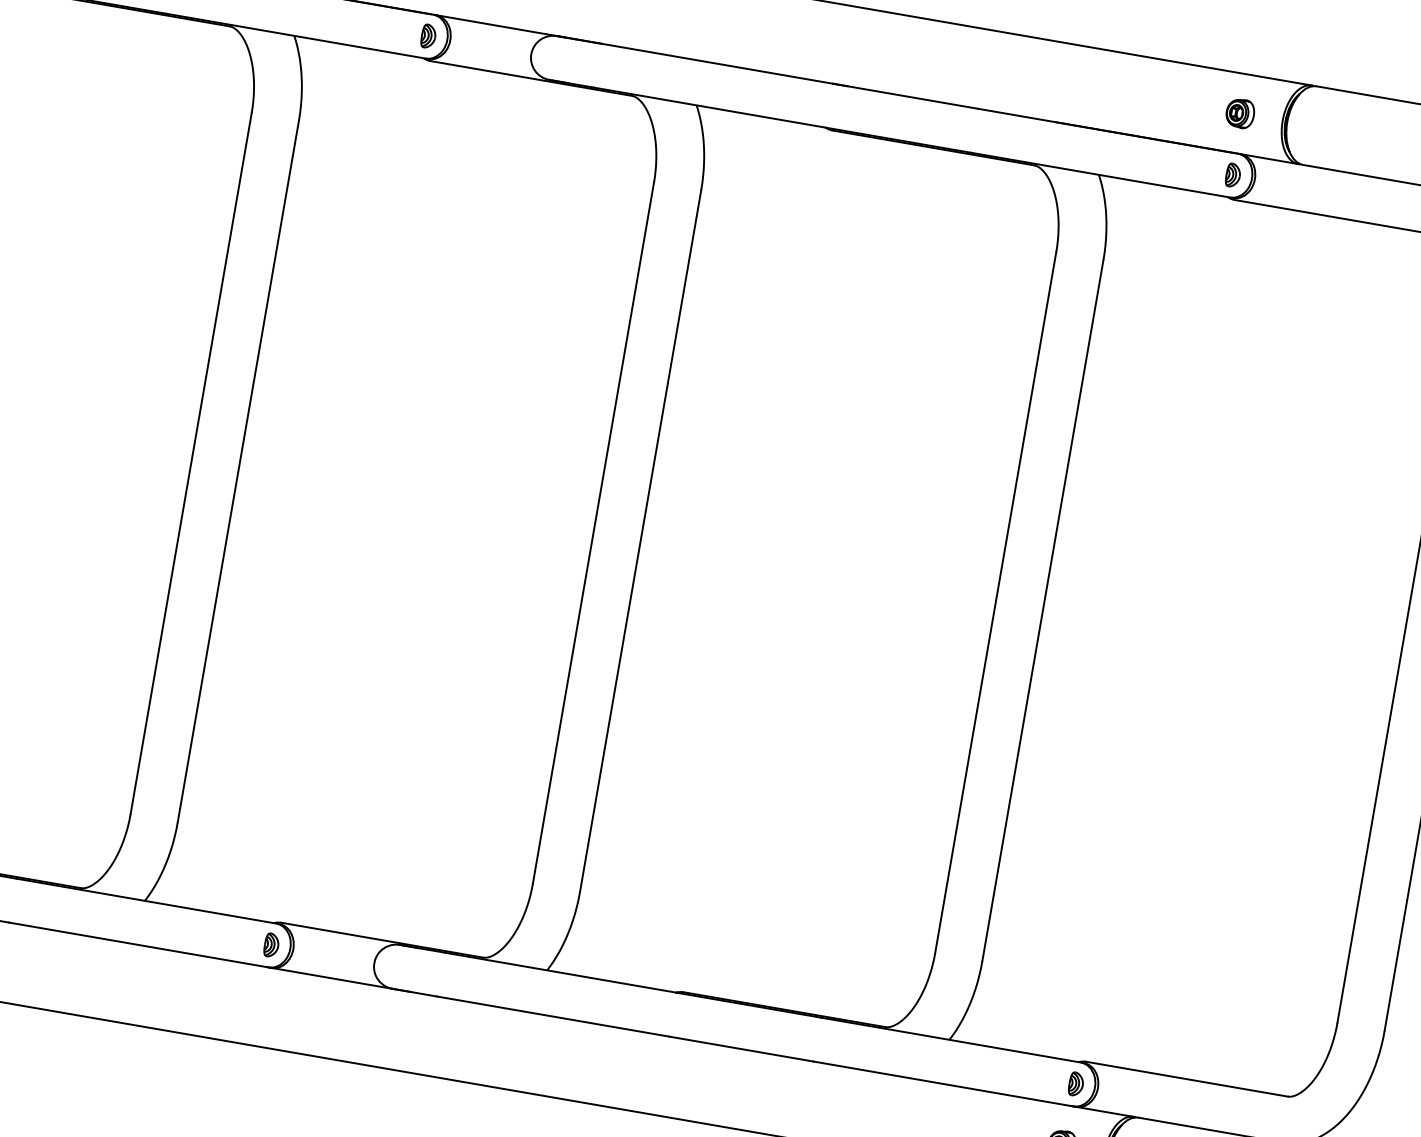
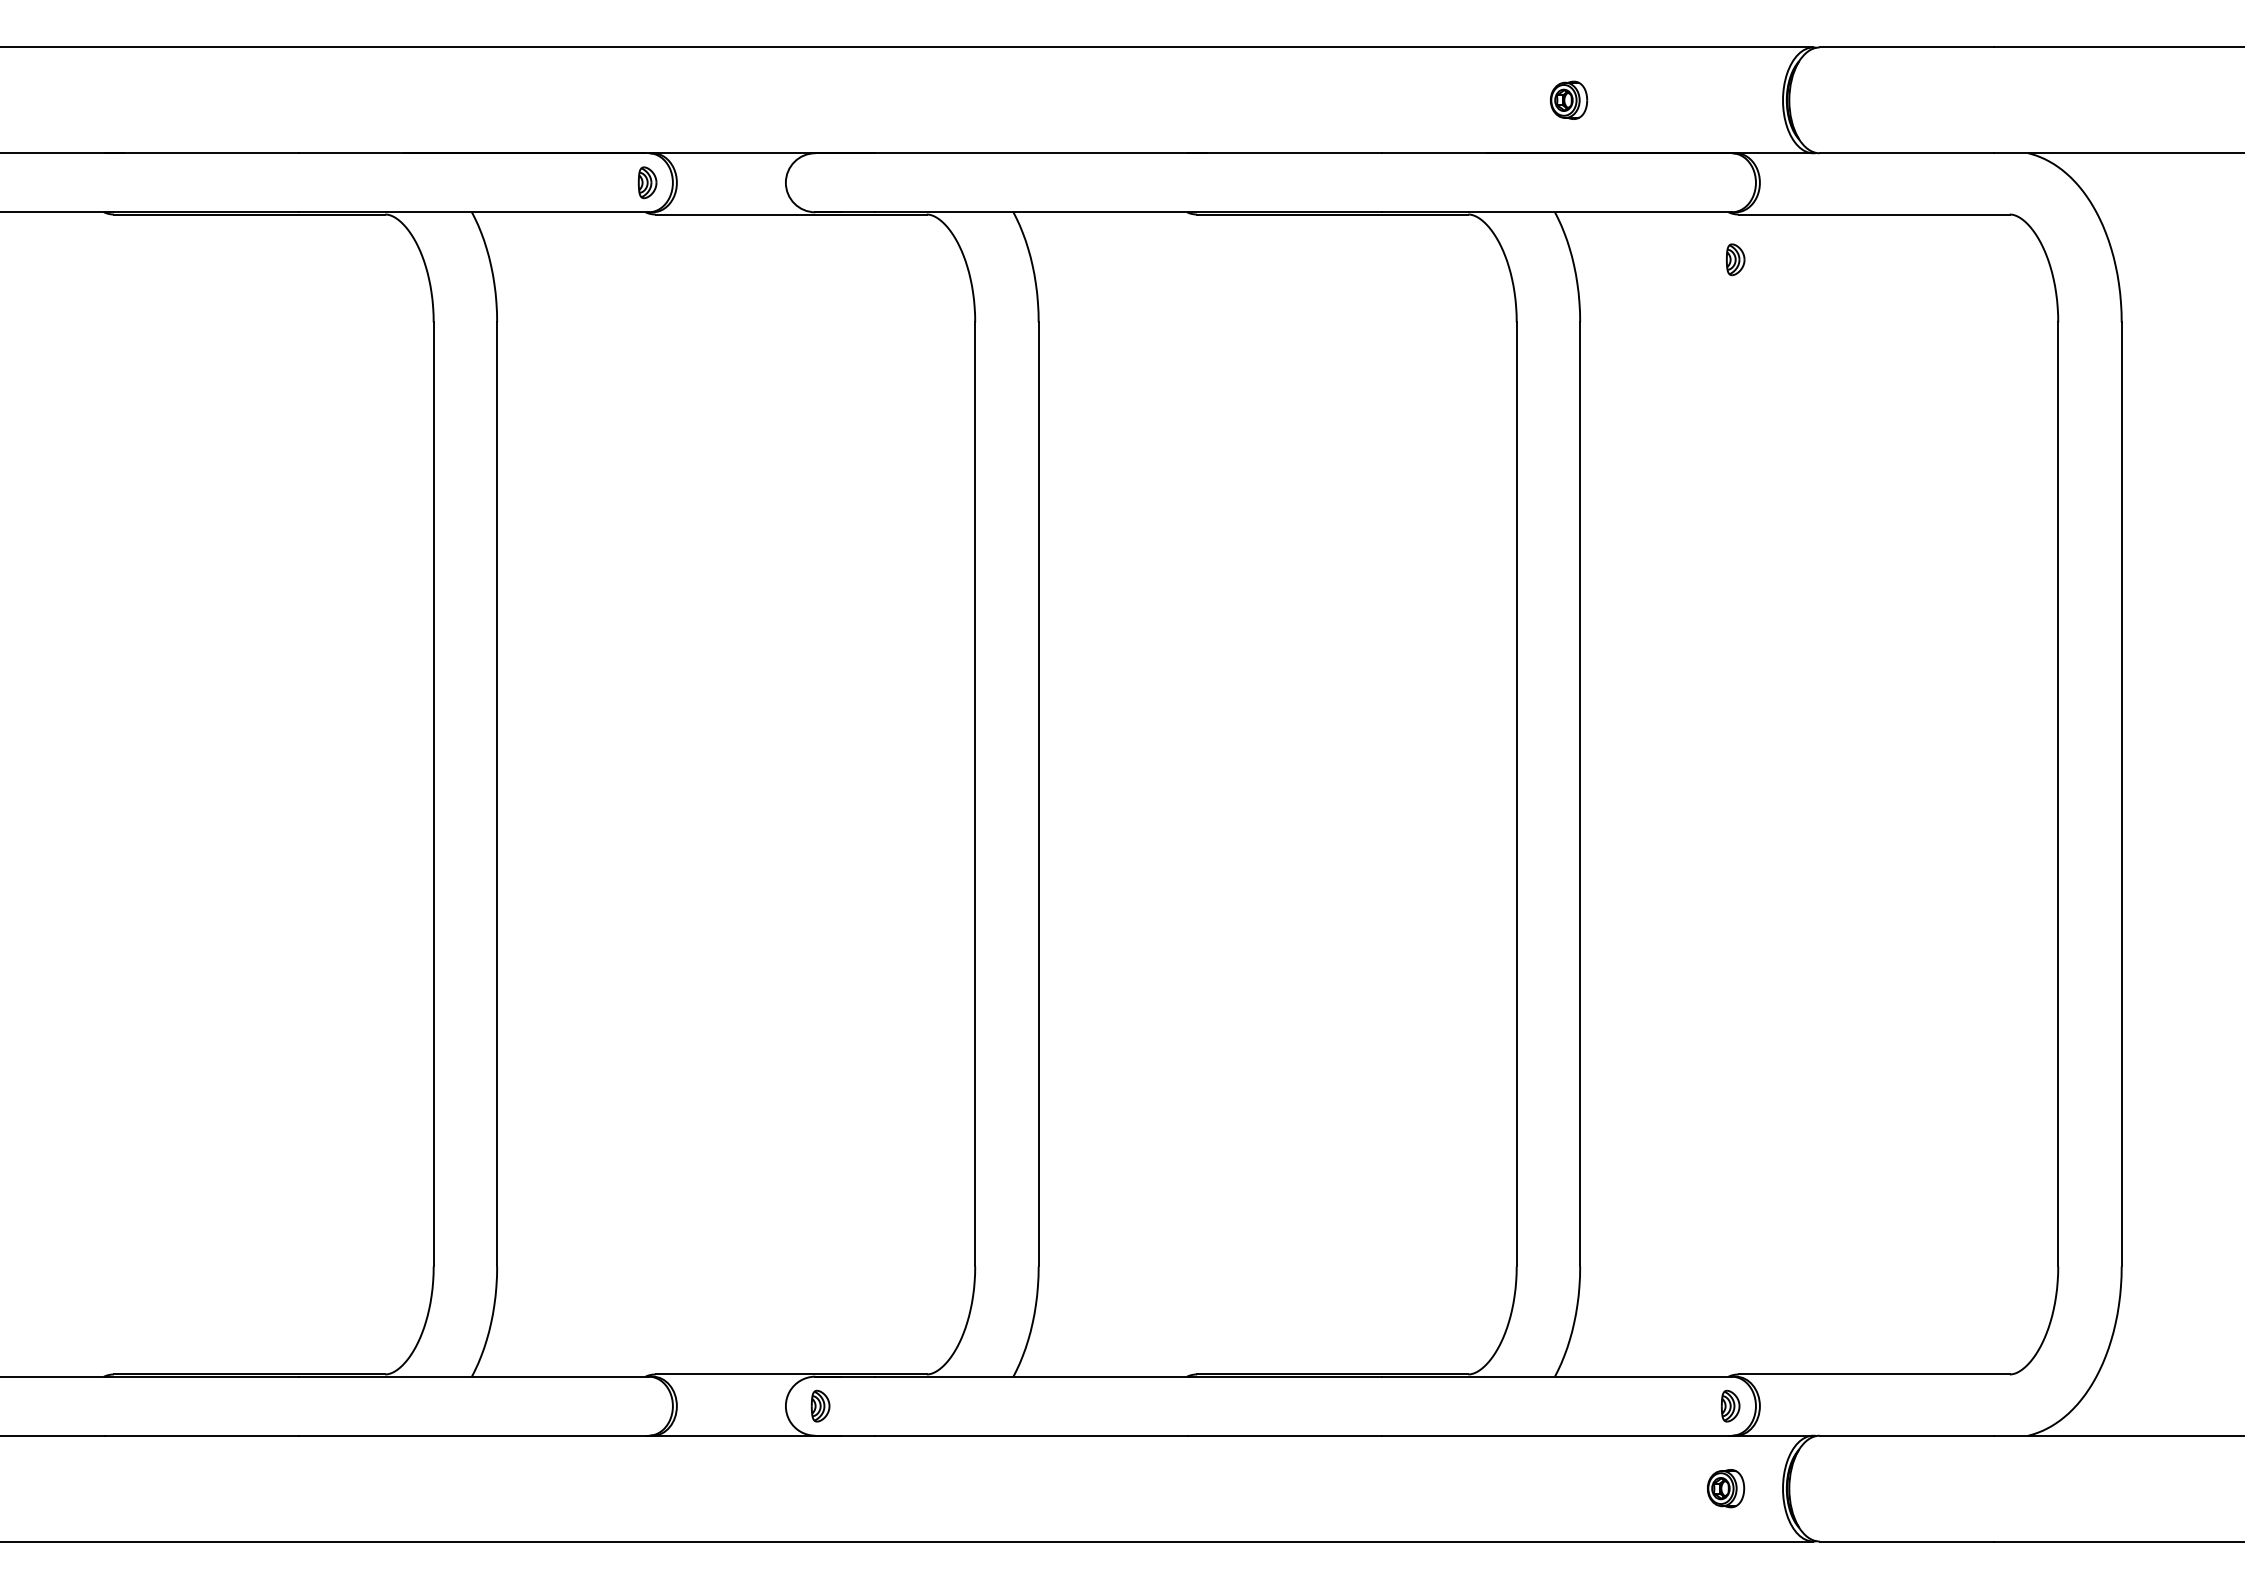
part: (1240, 113) -> (1569, 99), moved
part: (1233, 175) -> (1735, 259), moved
part: (271, 944) -> (820, 1405), moved

